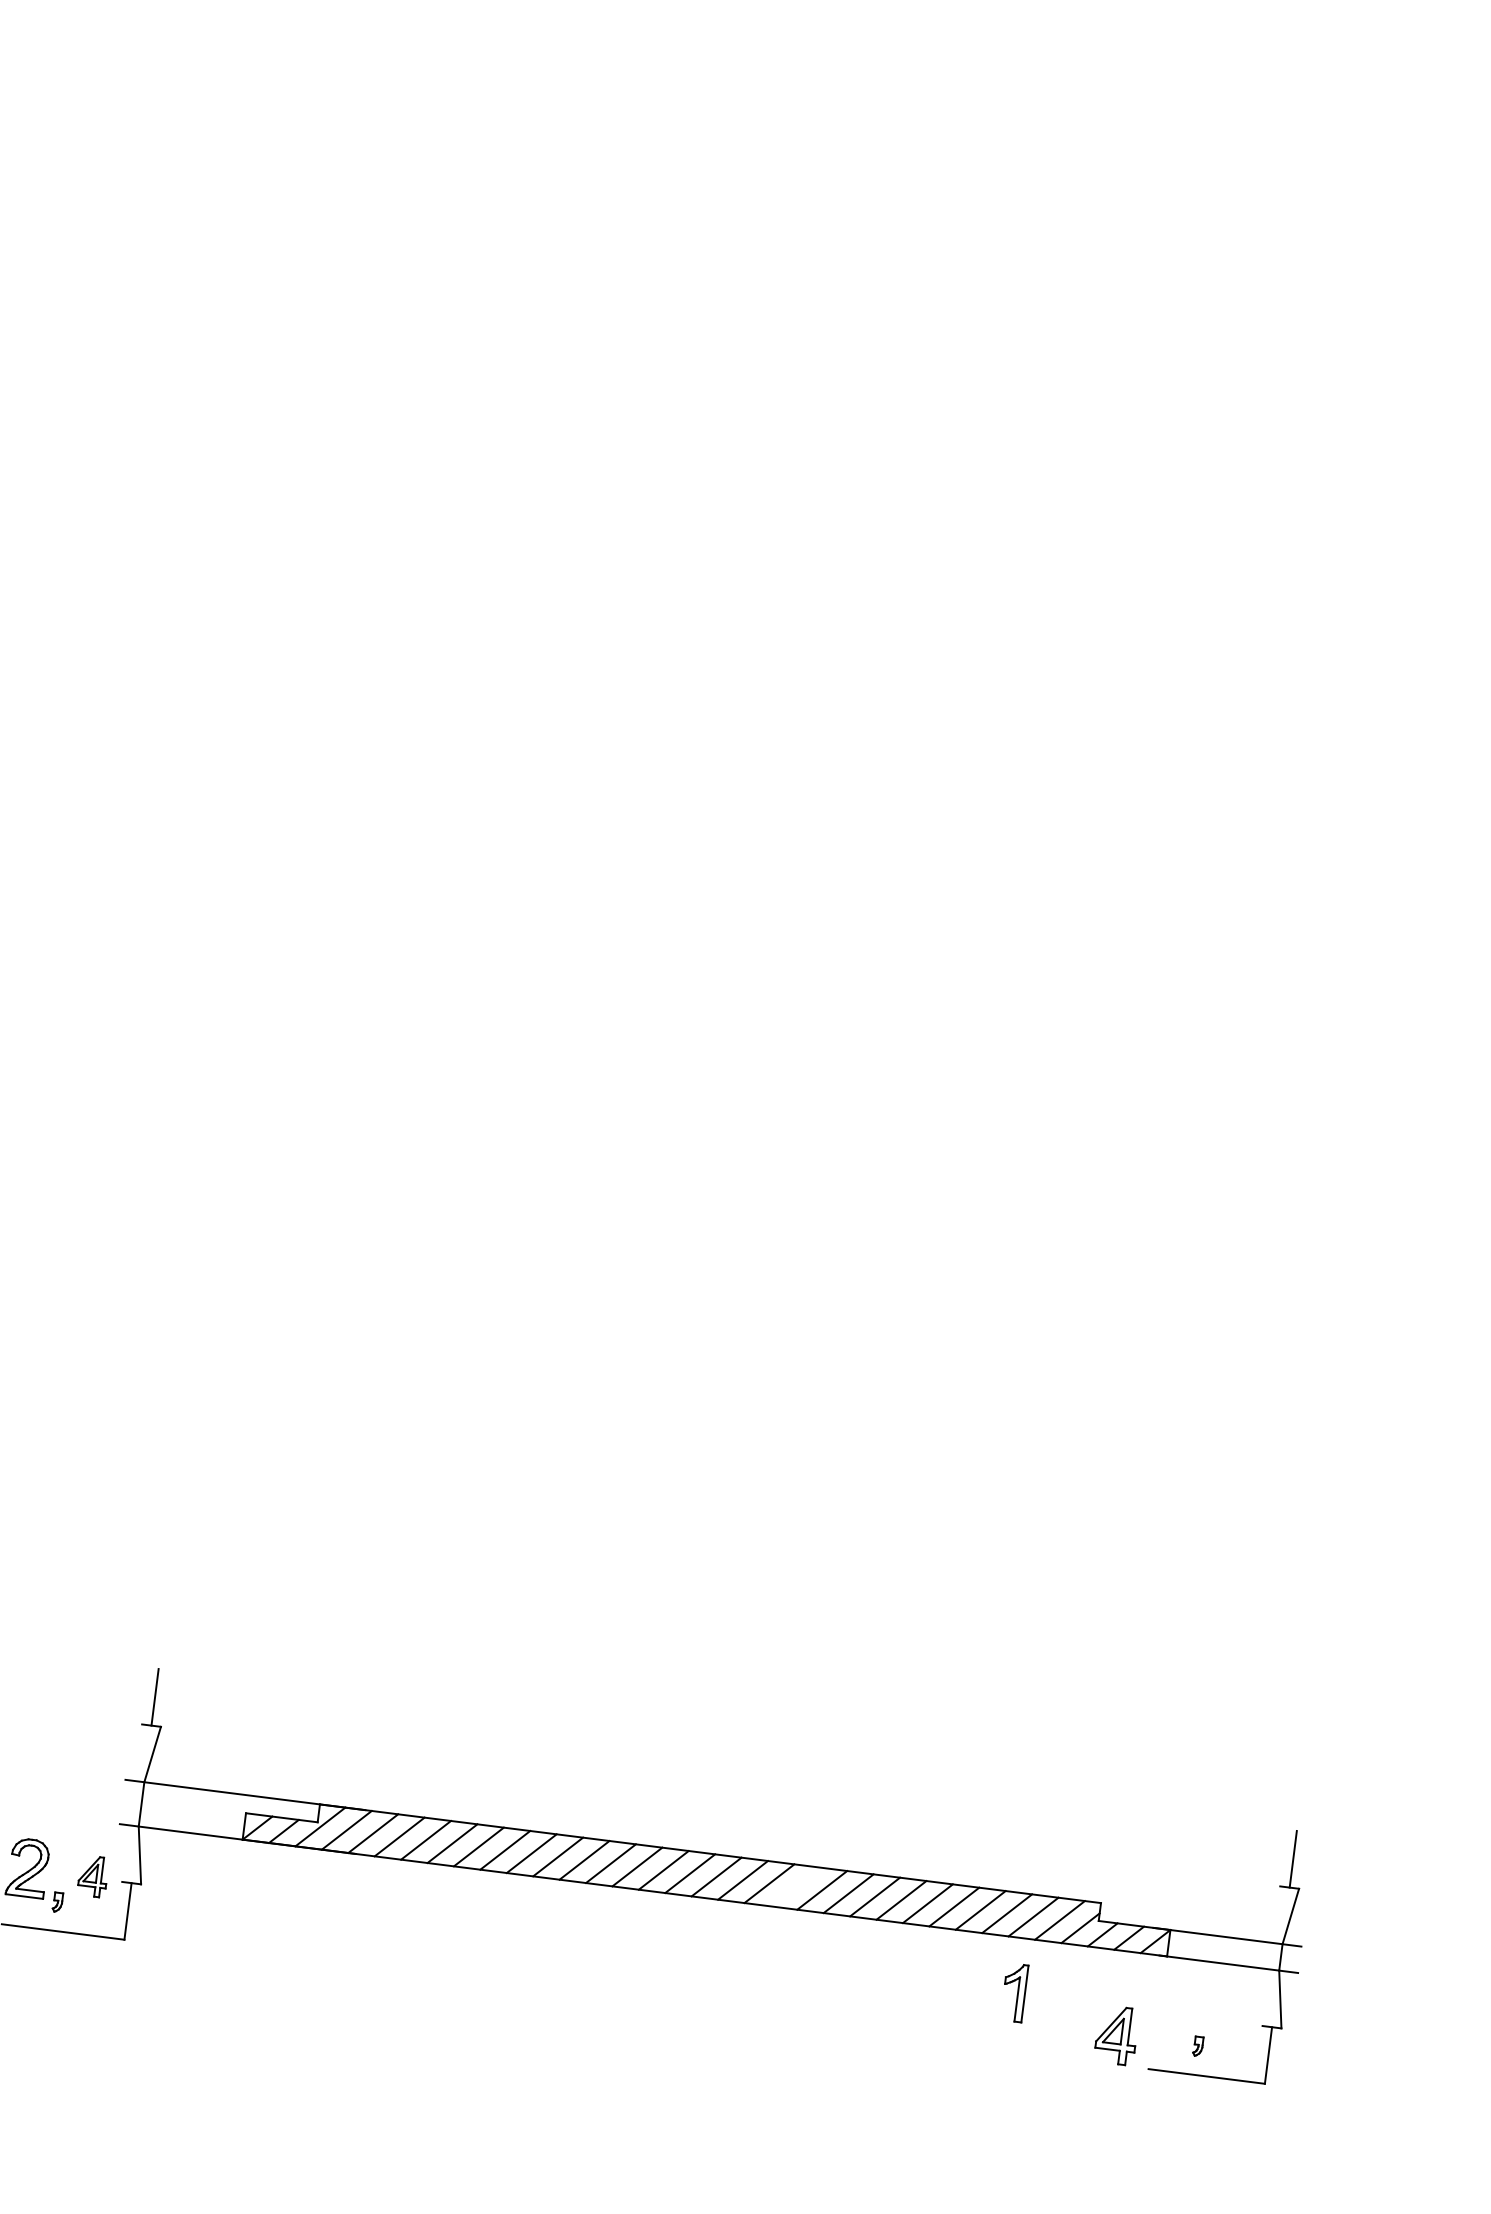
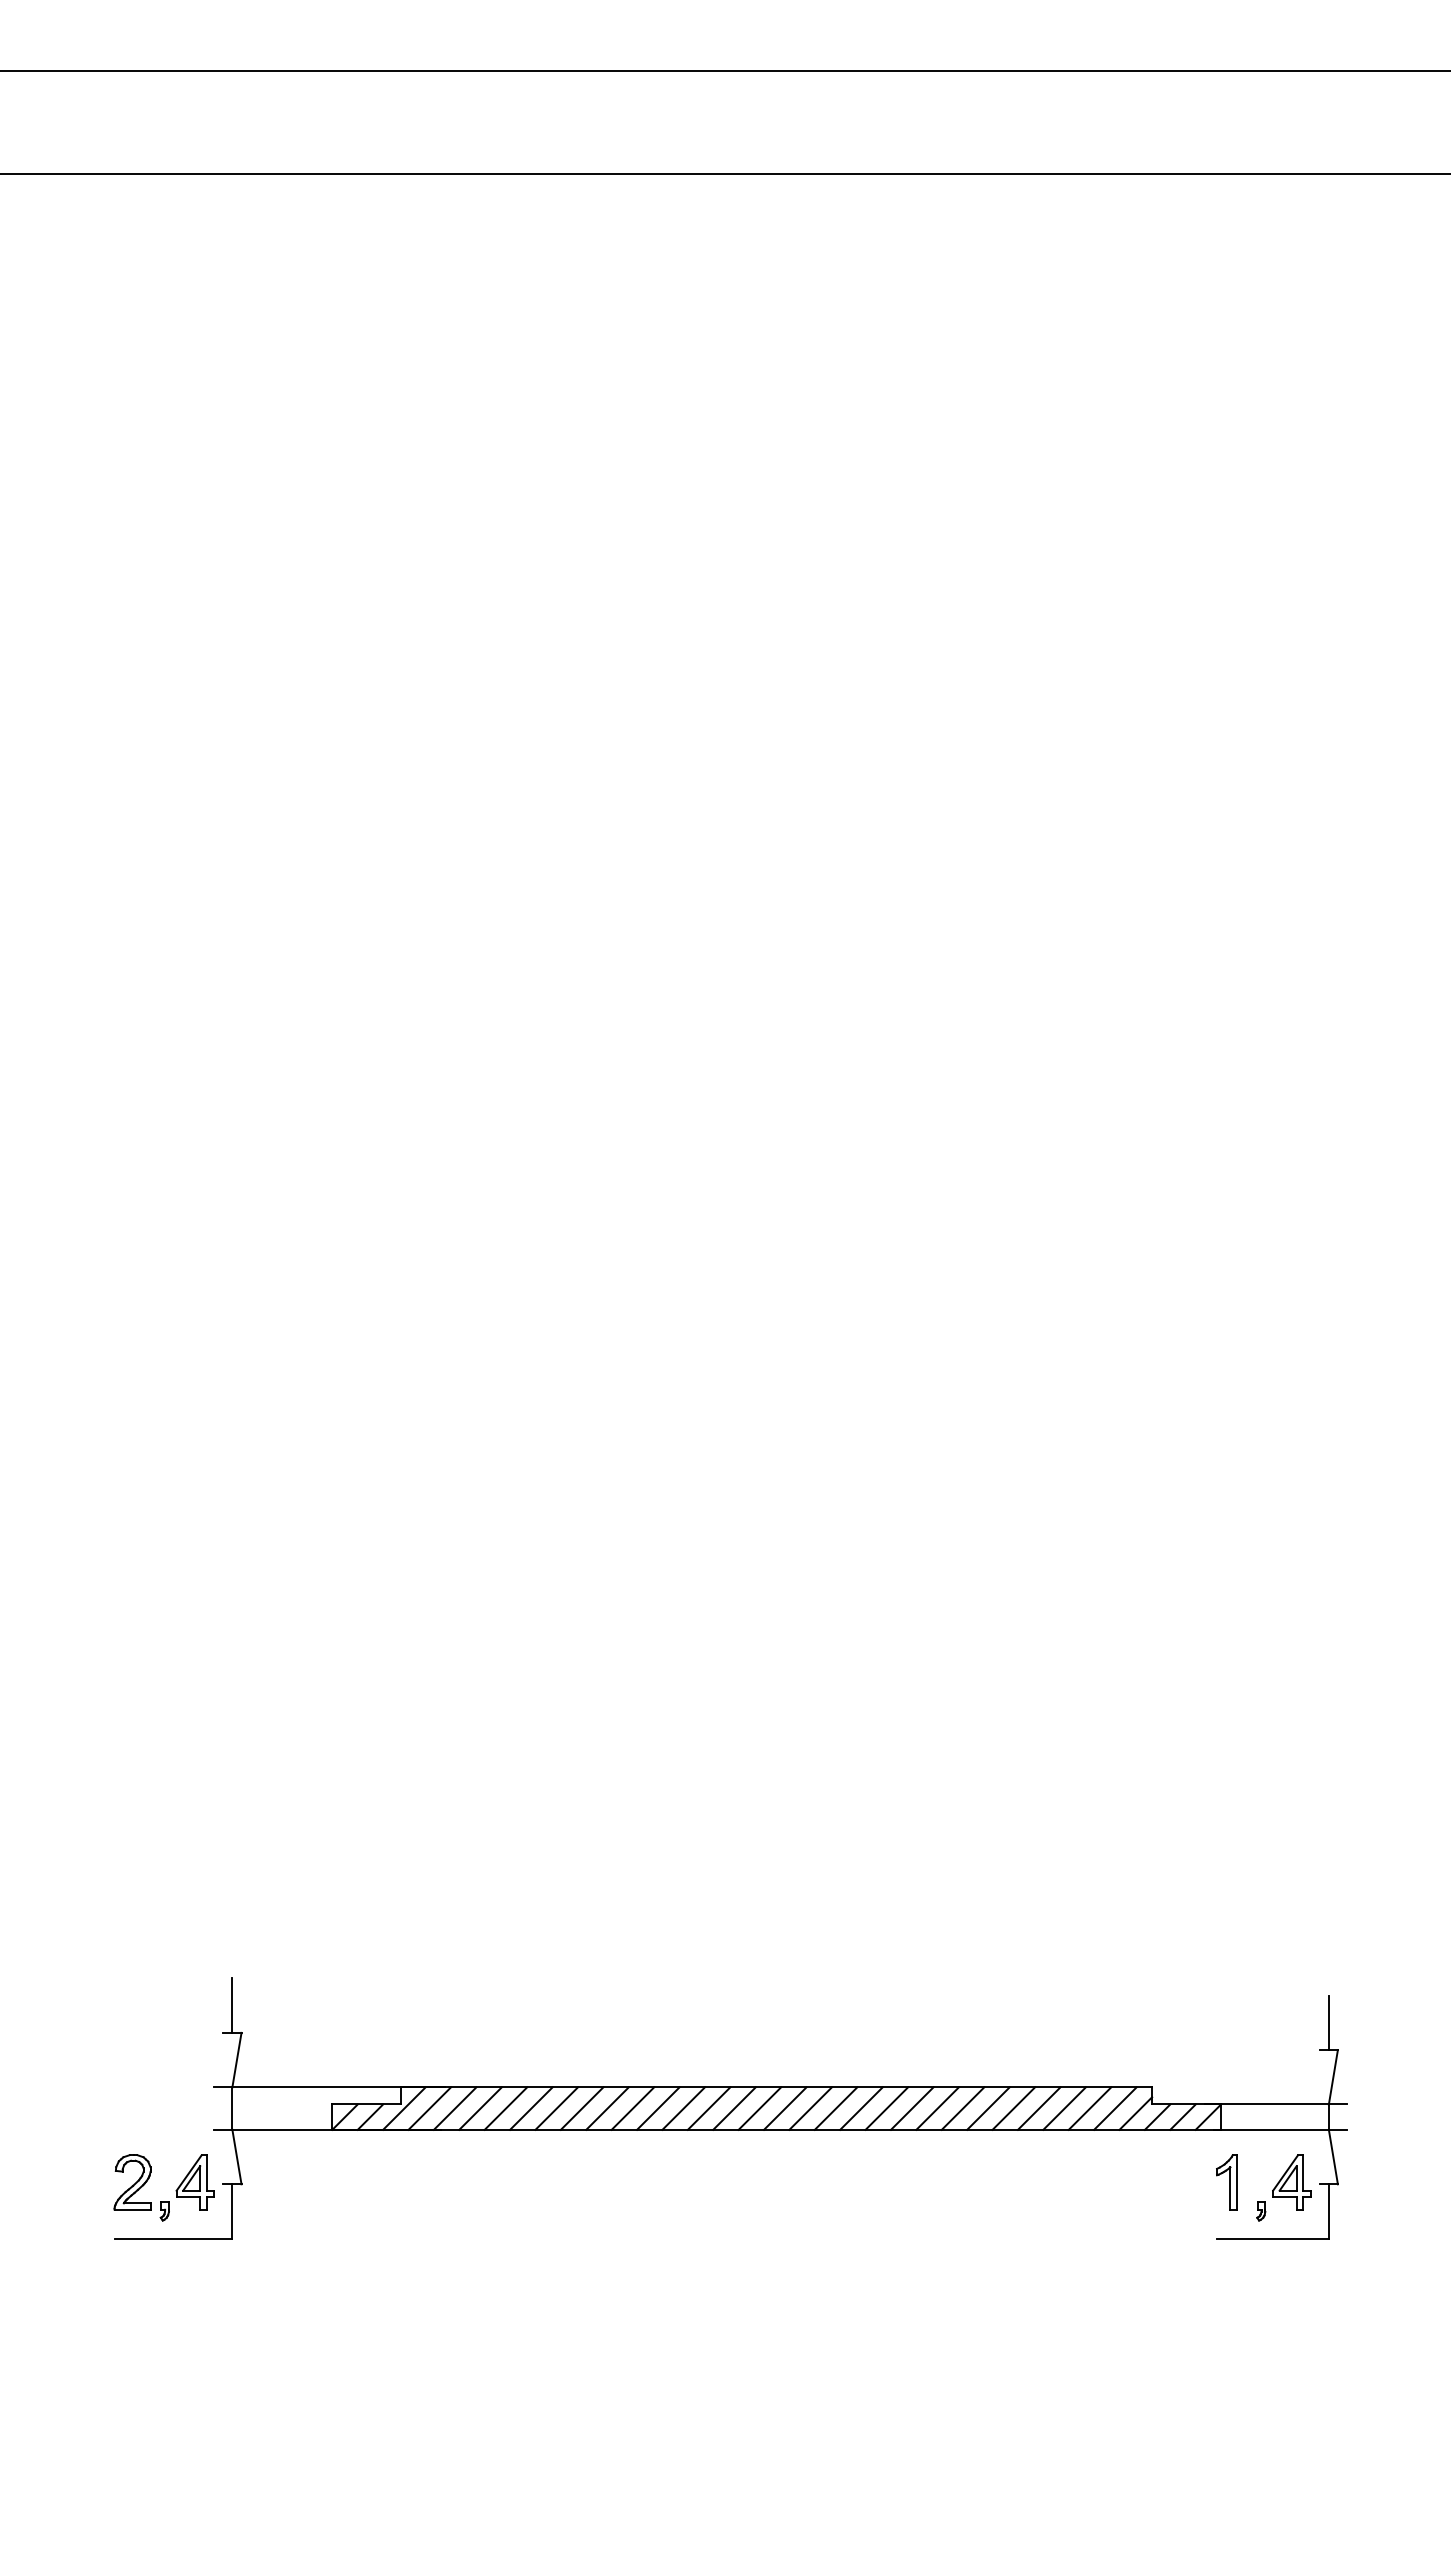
part: (92, 1876) -> (194, 2182), size x1.43
line: (795, 1886) -> (861, 2108), added
part: (1013, 1992) -> (1226, 2182), moved
part: (1116, 2035) -> (1291, 2182), moved

